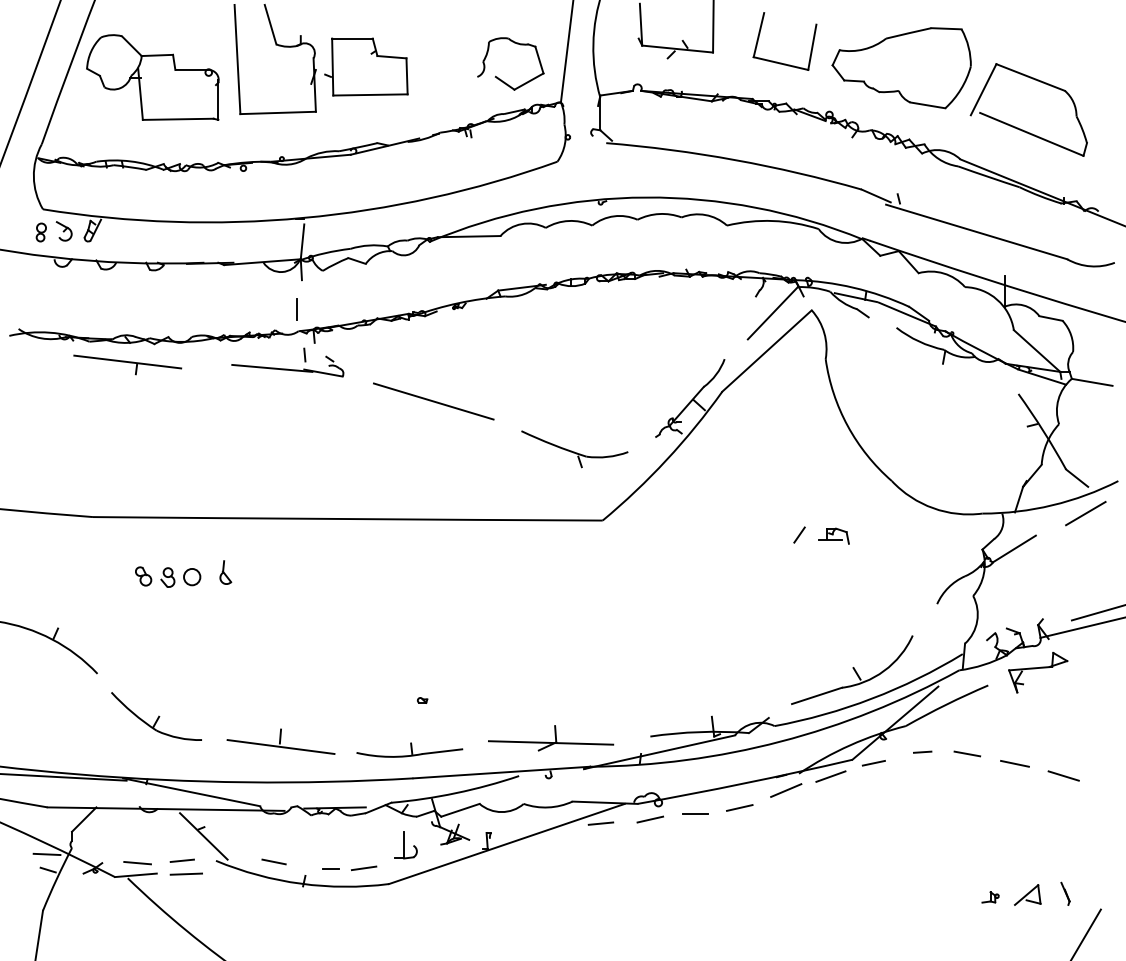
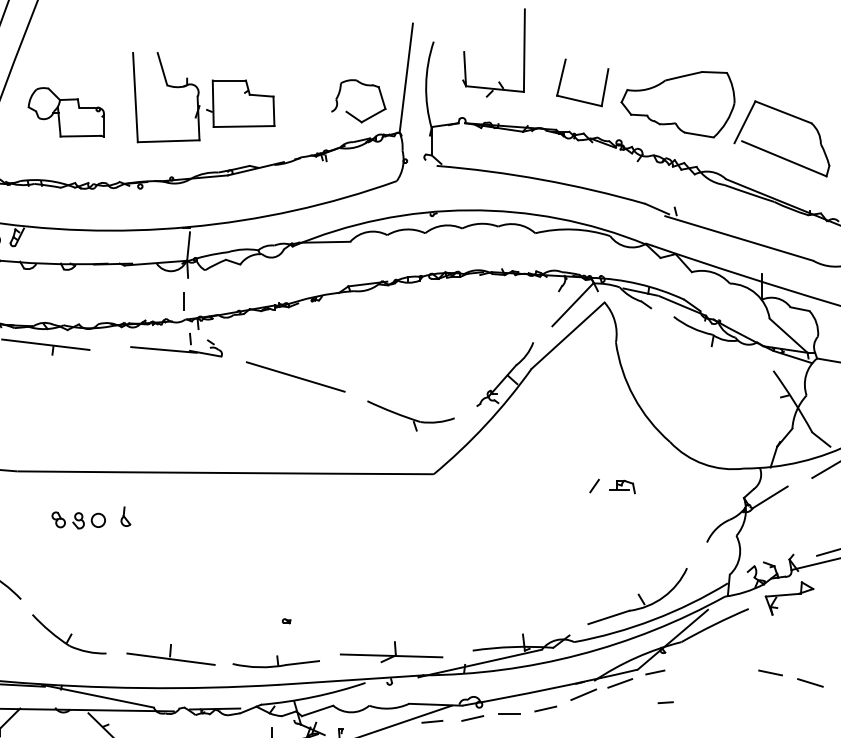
part: (152, 77) -> (66, 112), size x0.7
line: (922, 751) -> (665, 702), moved
line: (967, 753) -> (731, 664), removed

